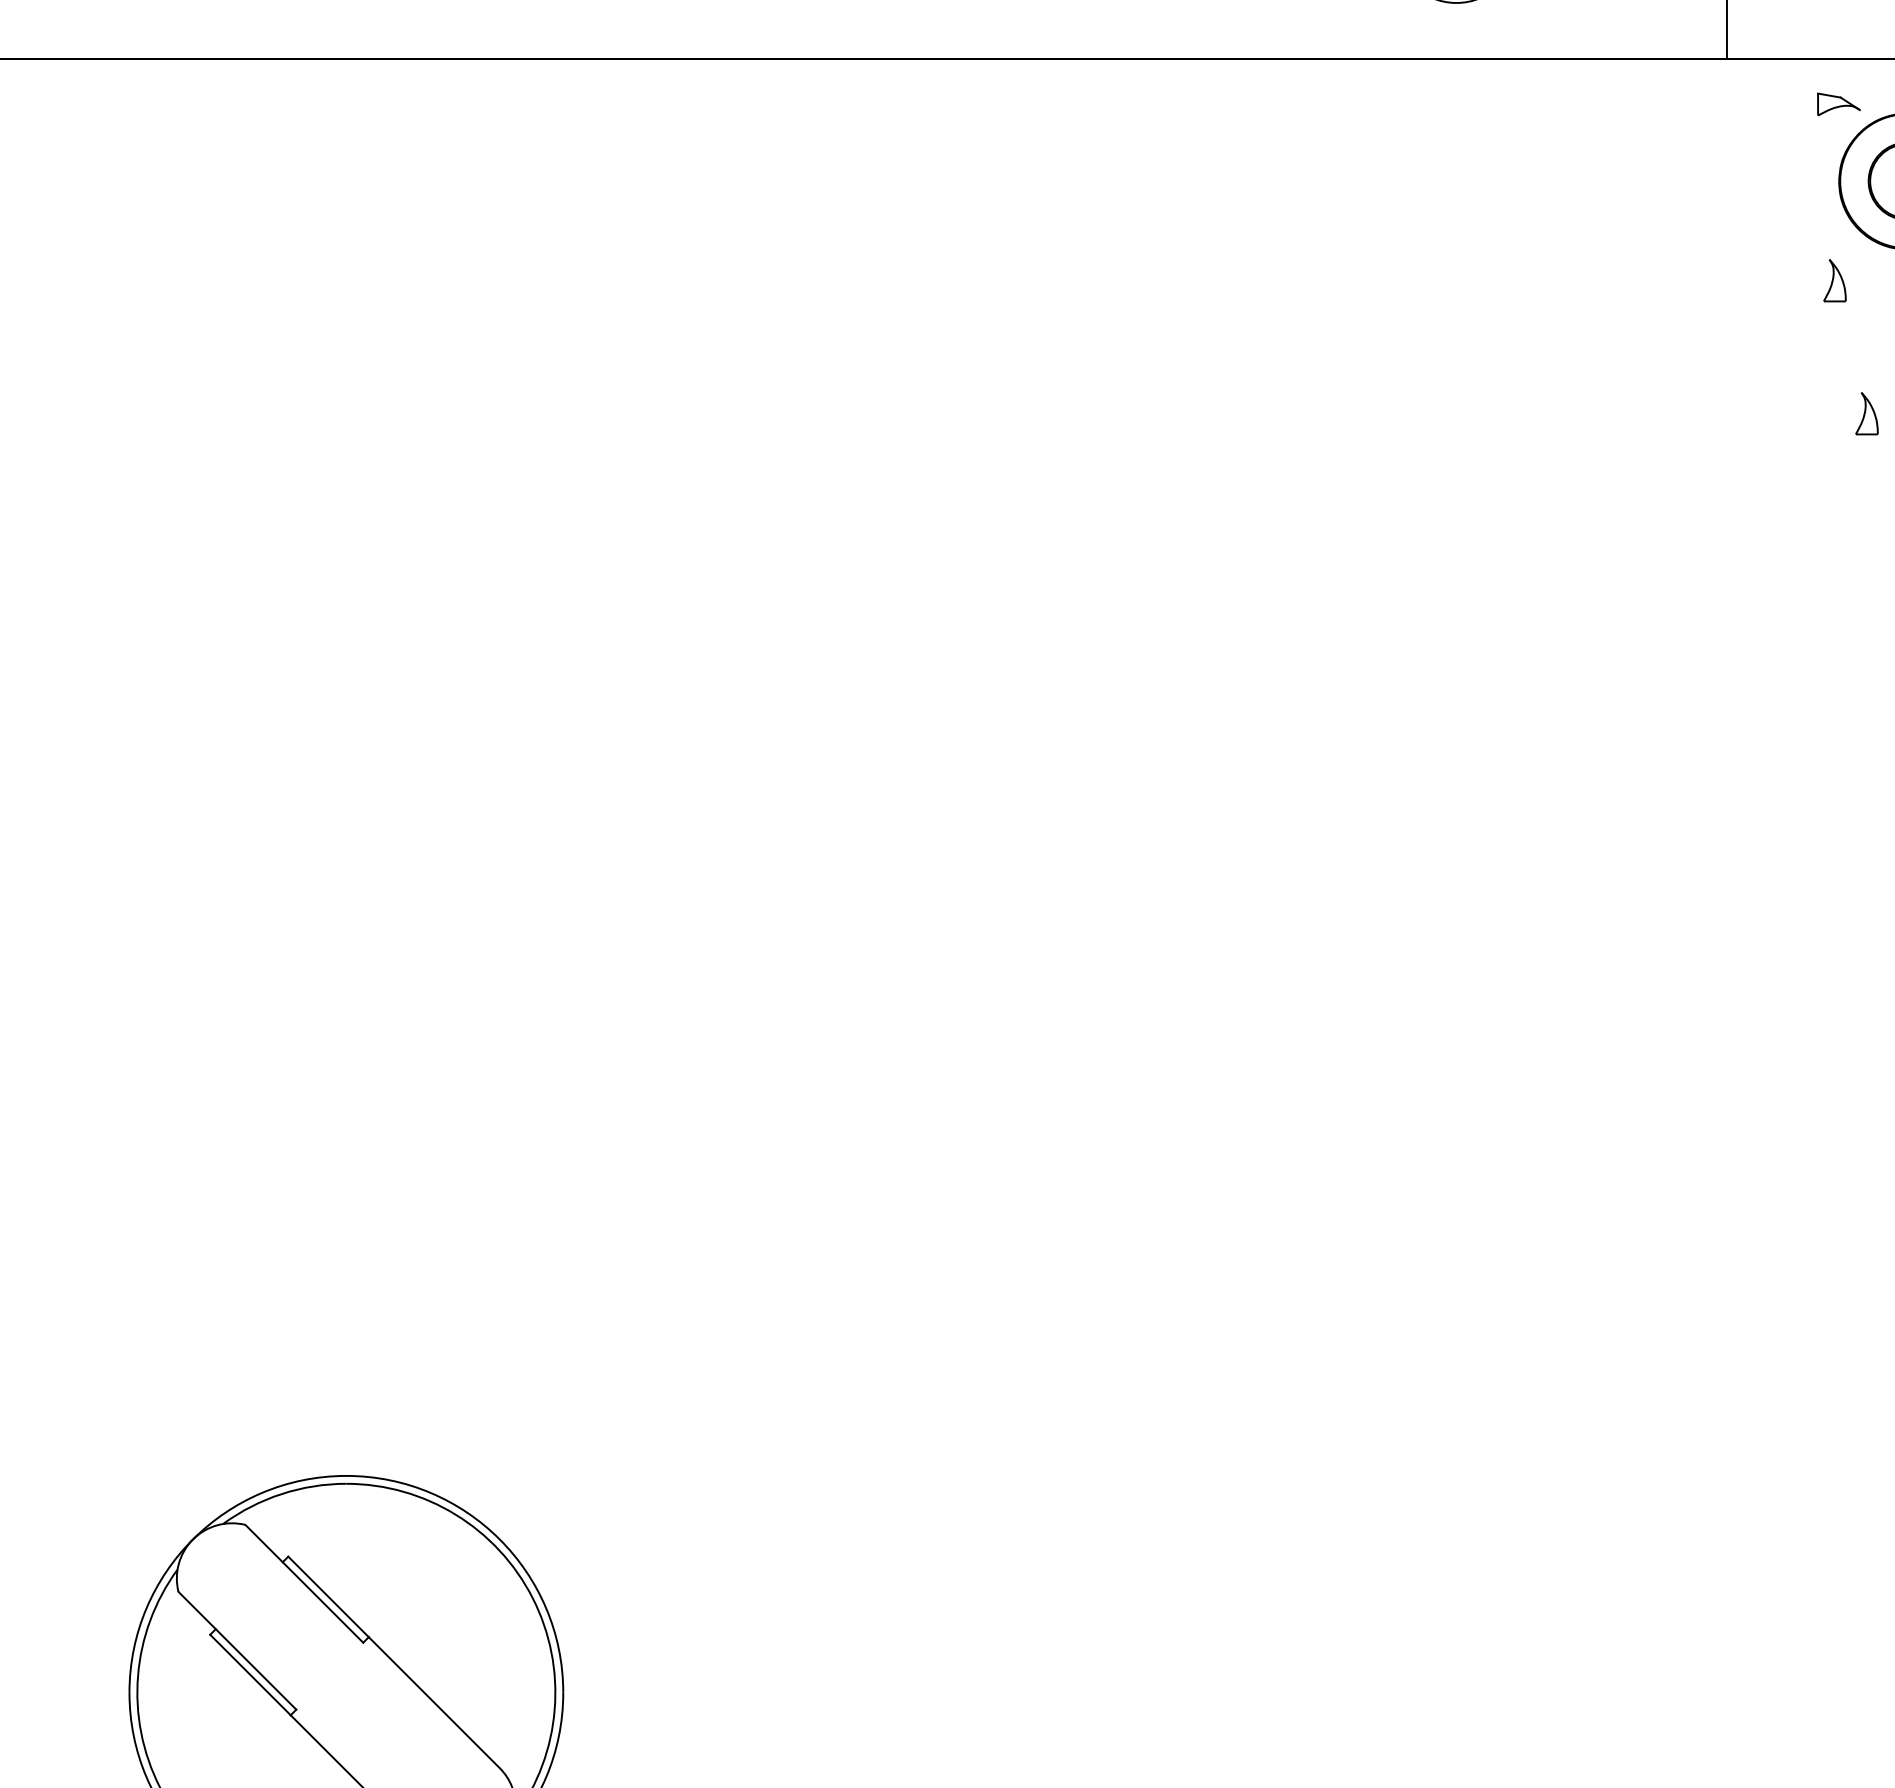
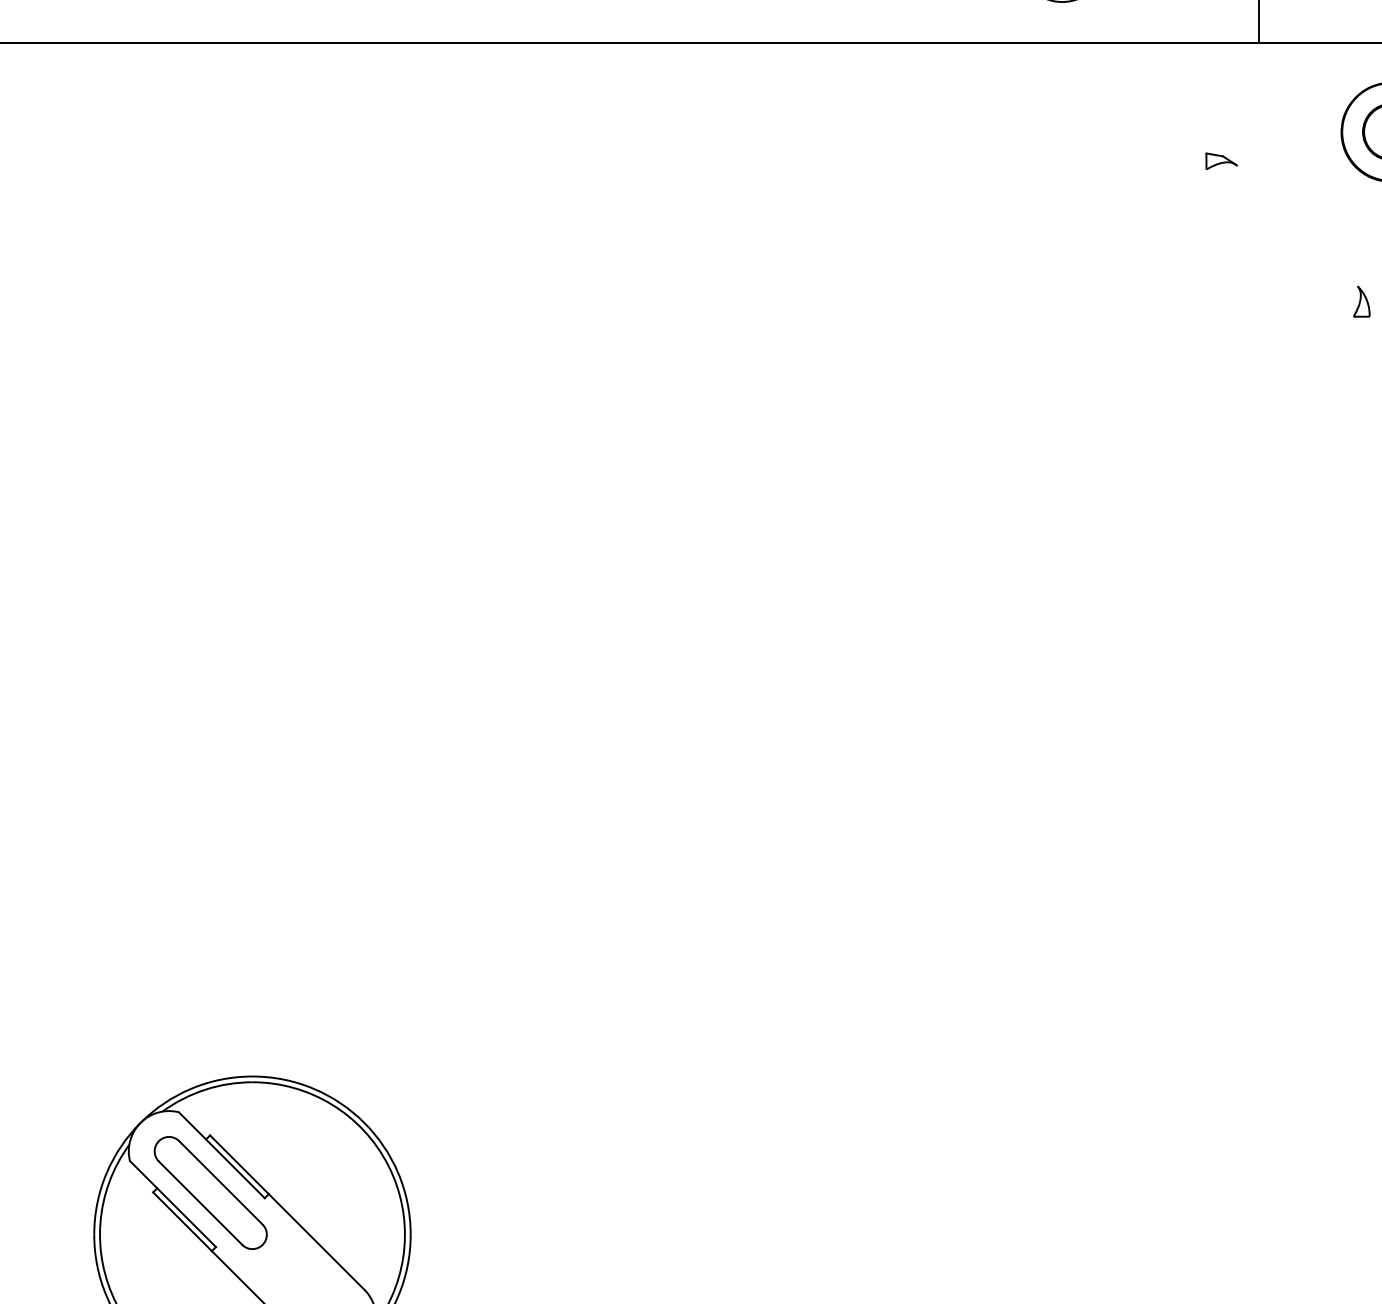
part: (1838, 104) -> (1221, 161), moved
part: (1834, 280) -> (1338, 204), removed
part: (288, 1635) -> (210, 1192), added

